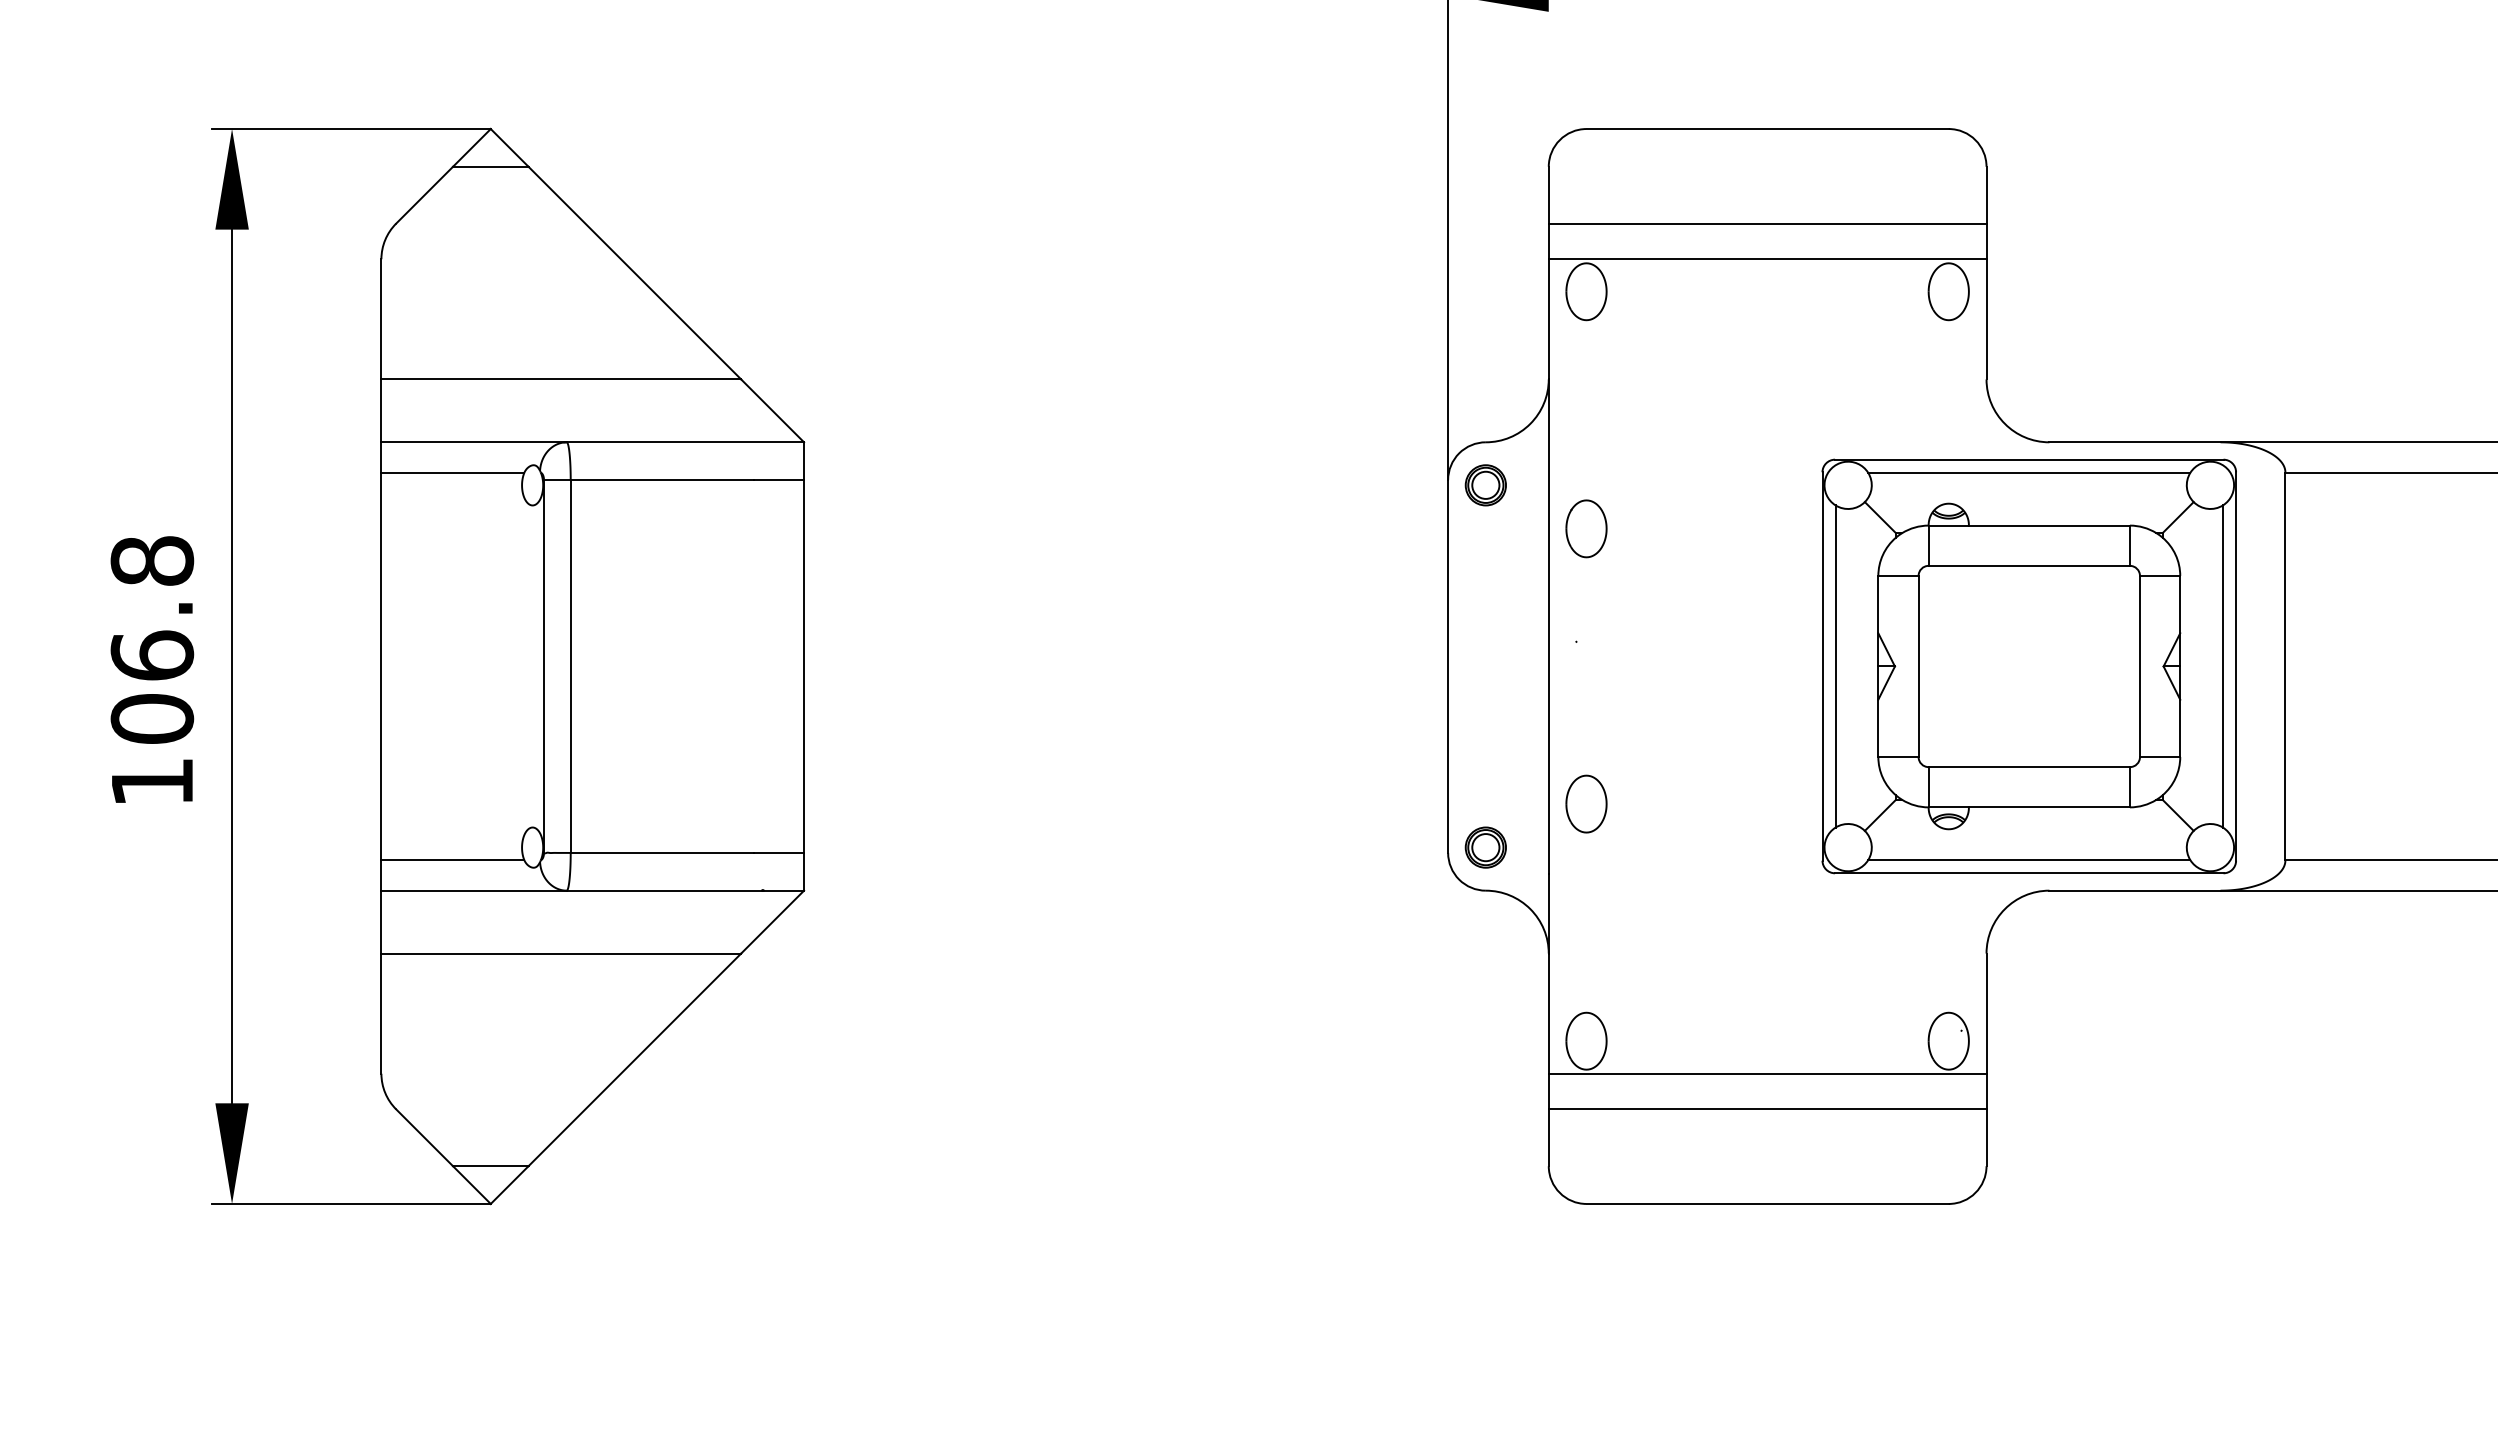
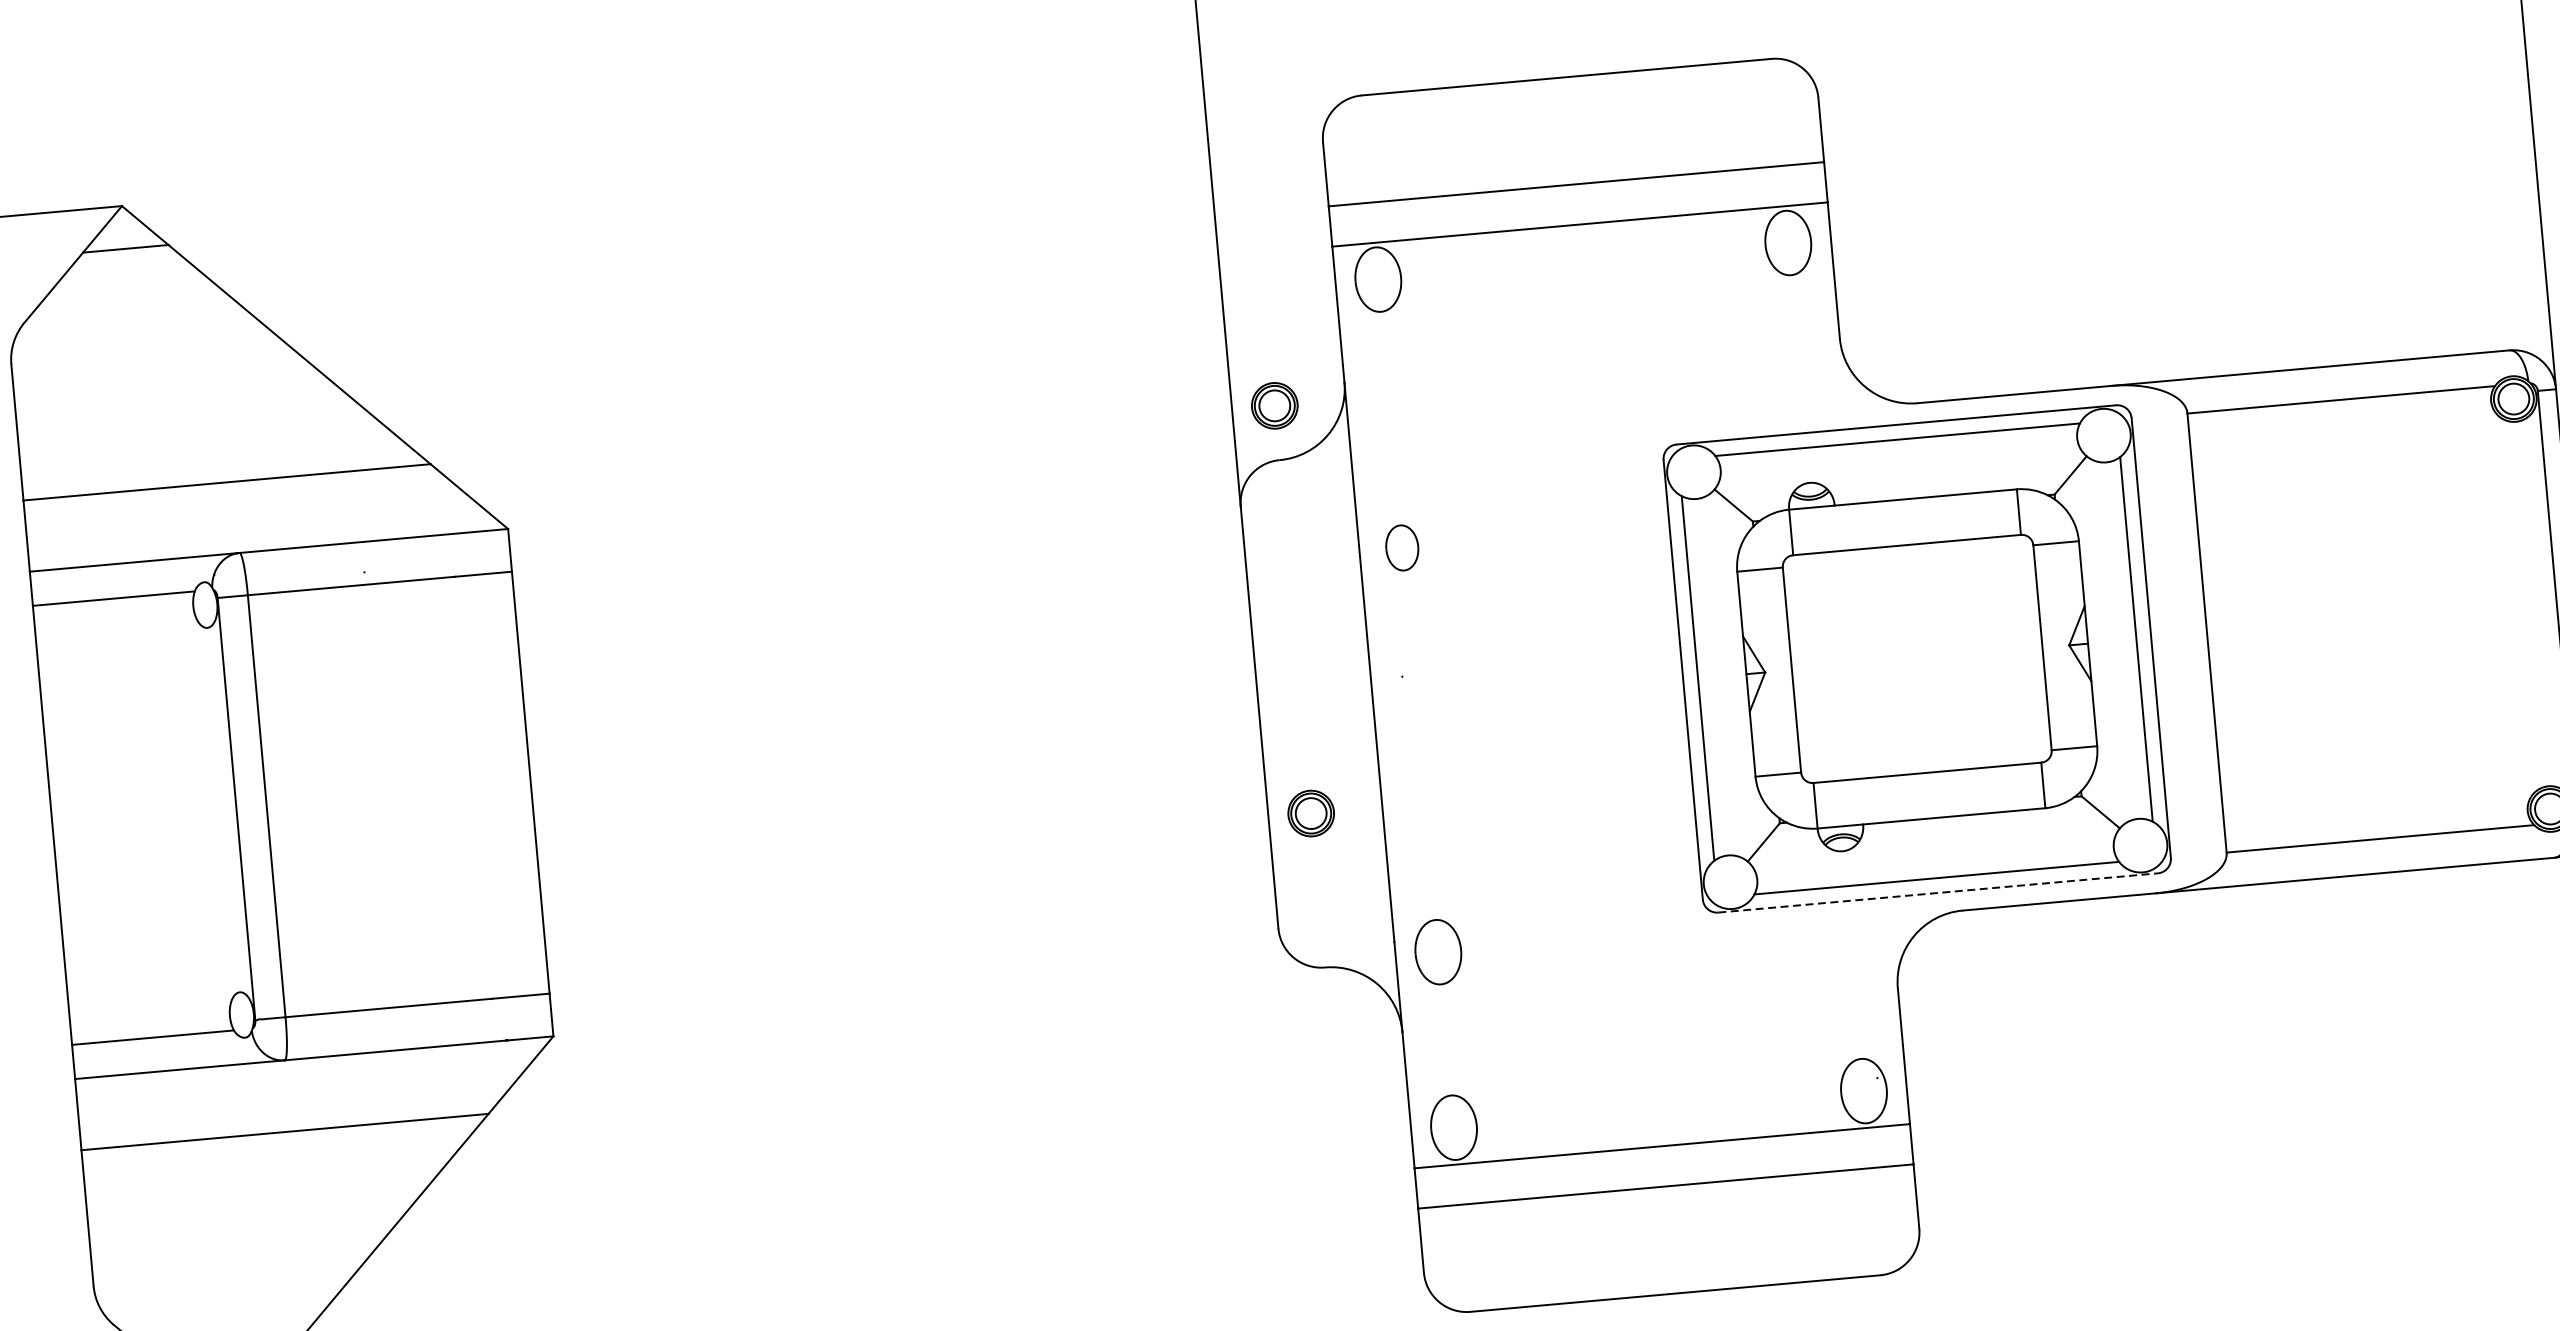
part: (1485, 485) -> (1274, 406), moved
part: (1586, 528) -> (1402, 547), size x0.7
part: (1586, 803) -> (1438, 951), moved
part: (1485, 847) -> (1310, 813), moved
line: (2029, 873) -> (1938, 893), solid -> dashed

